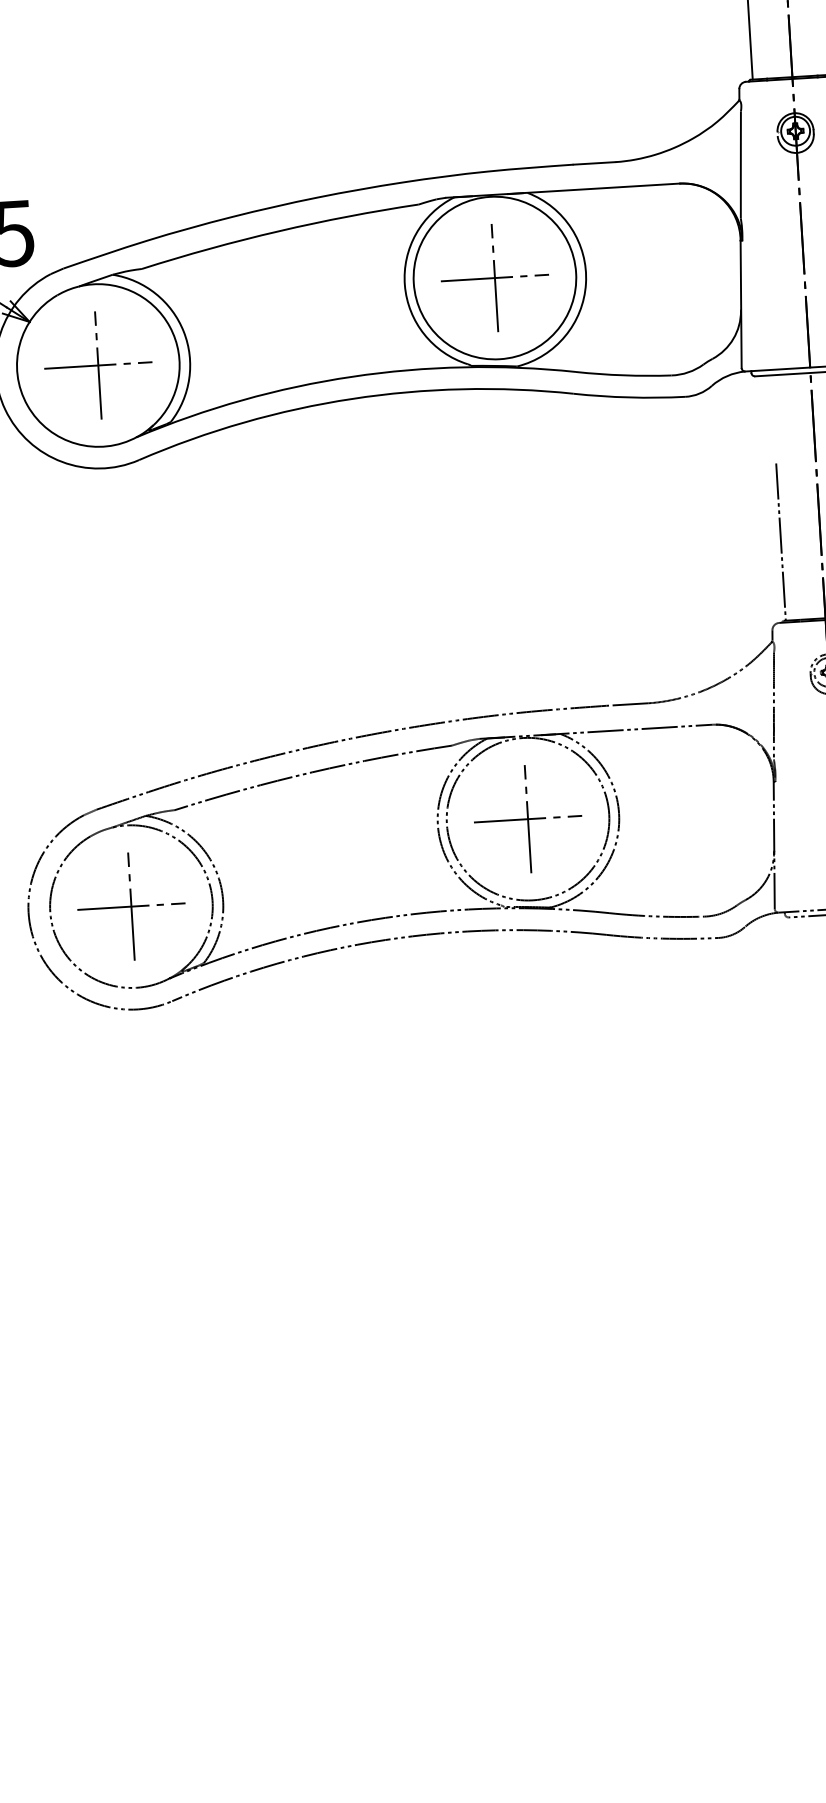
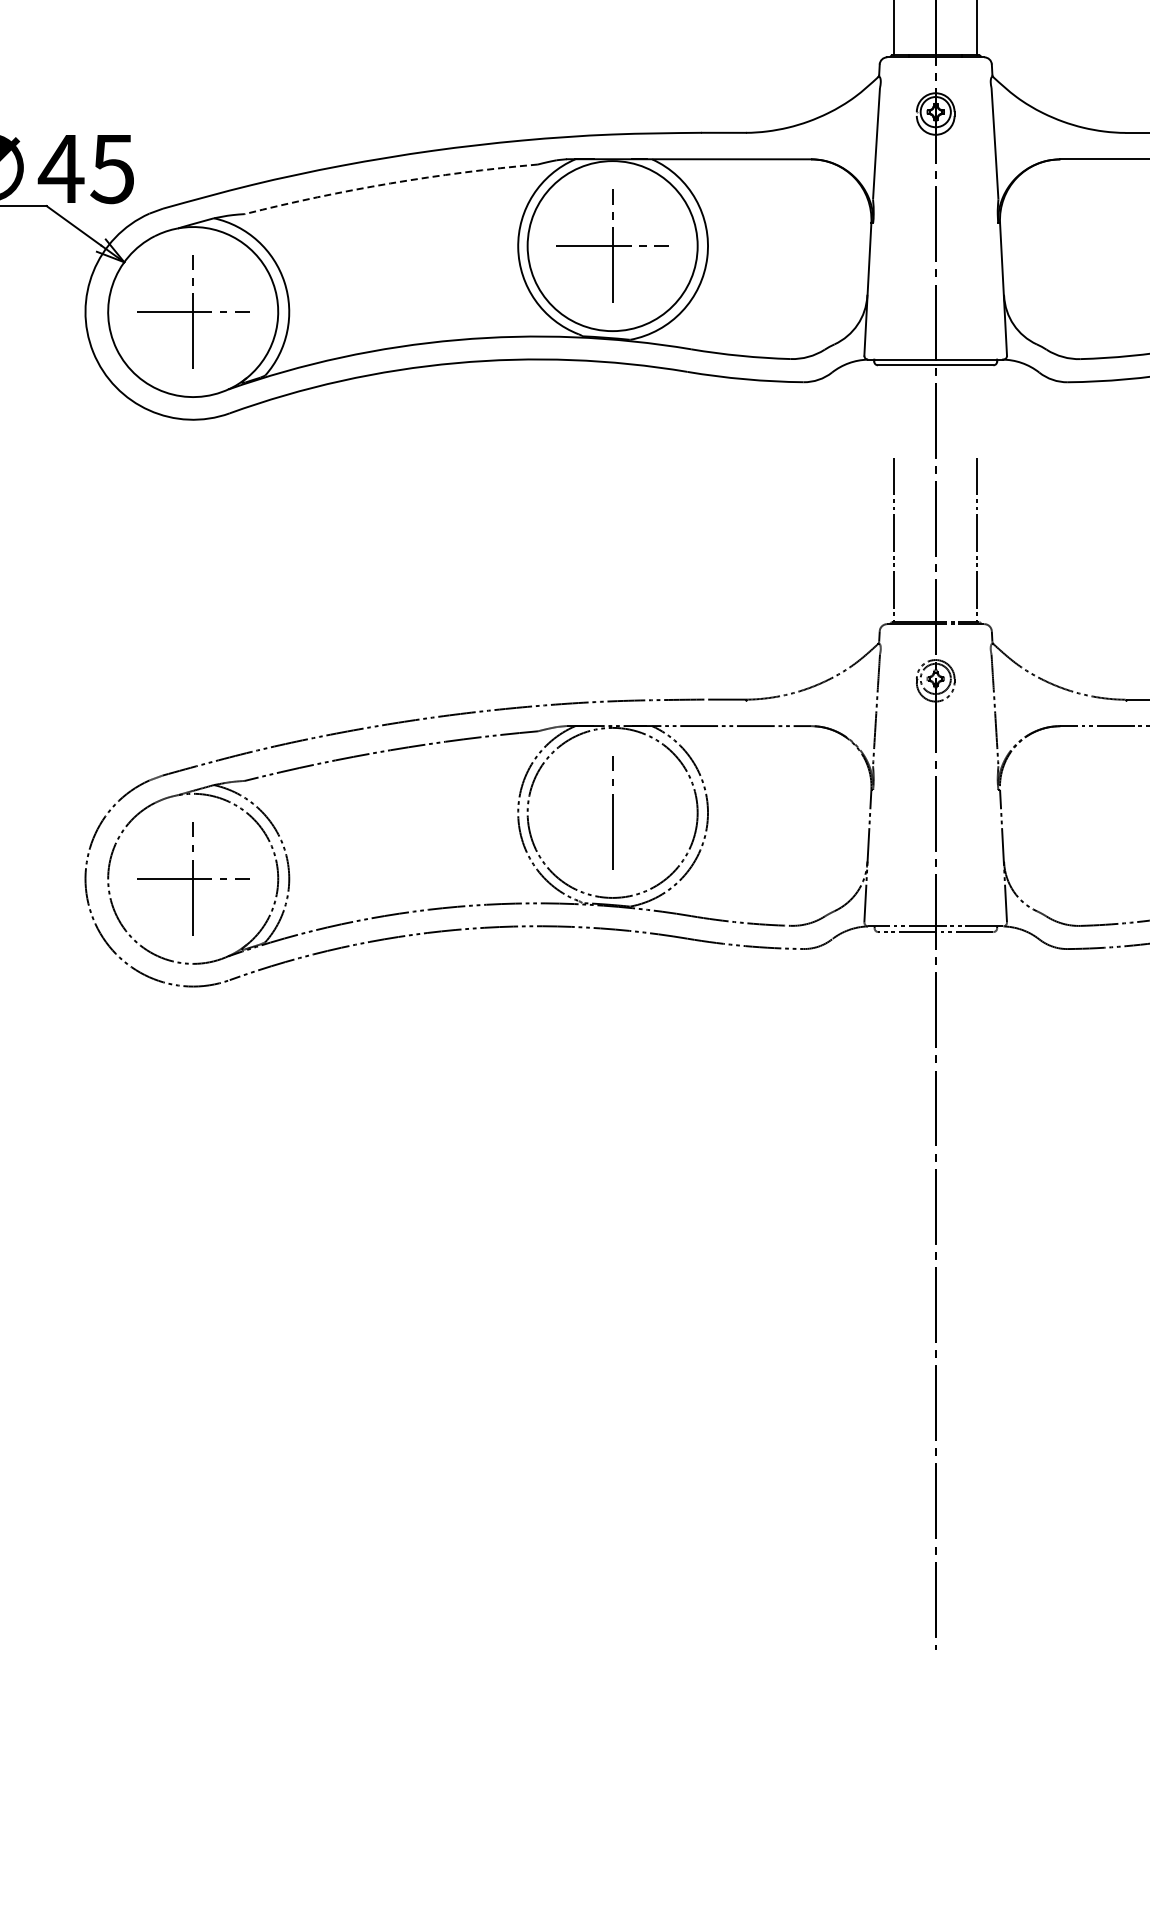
arc: (279, 231) -> (390, 183), solid -> dashed
line: (527, 818) -> (612, 812), removed

